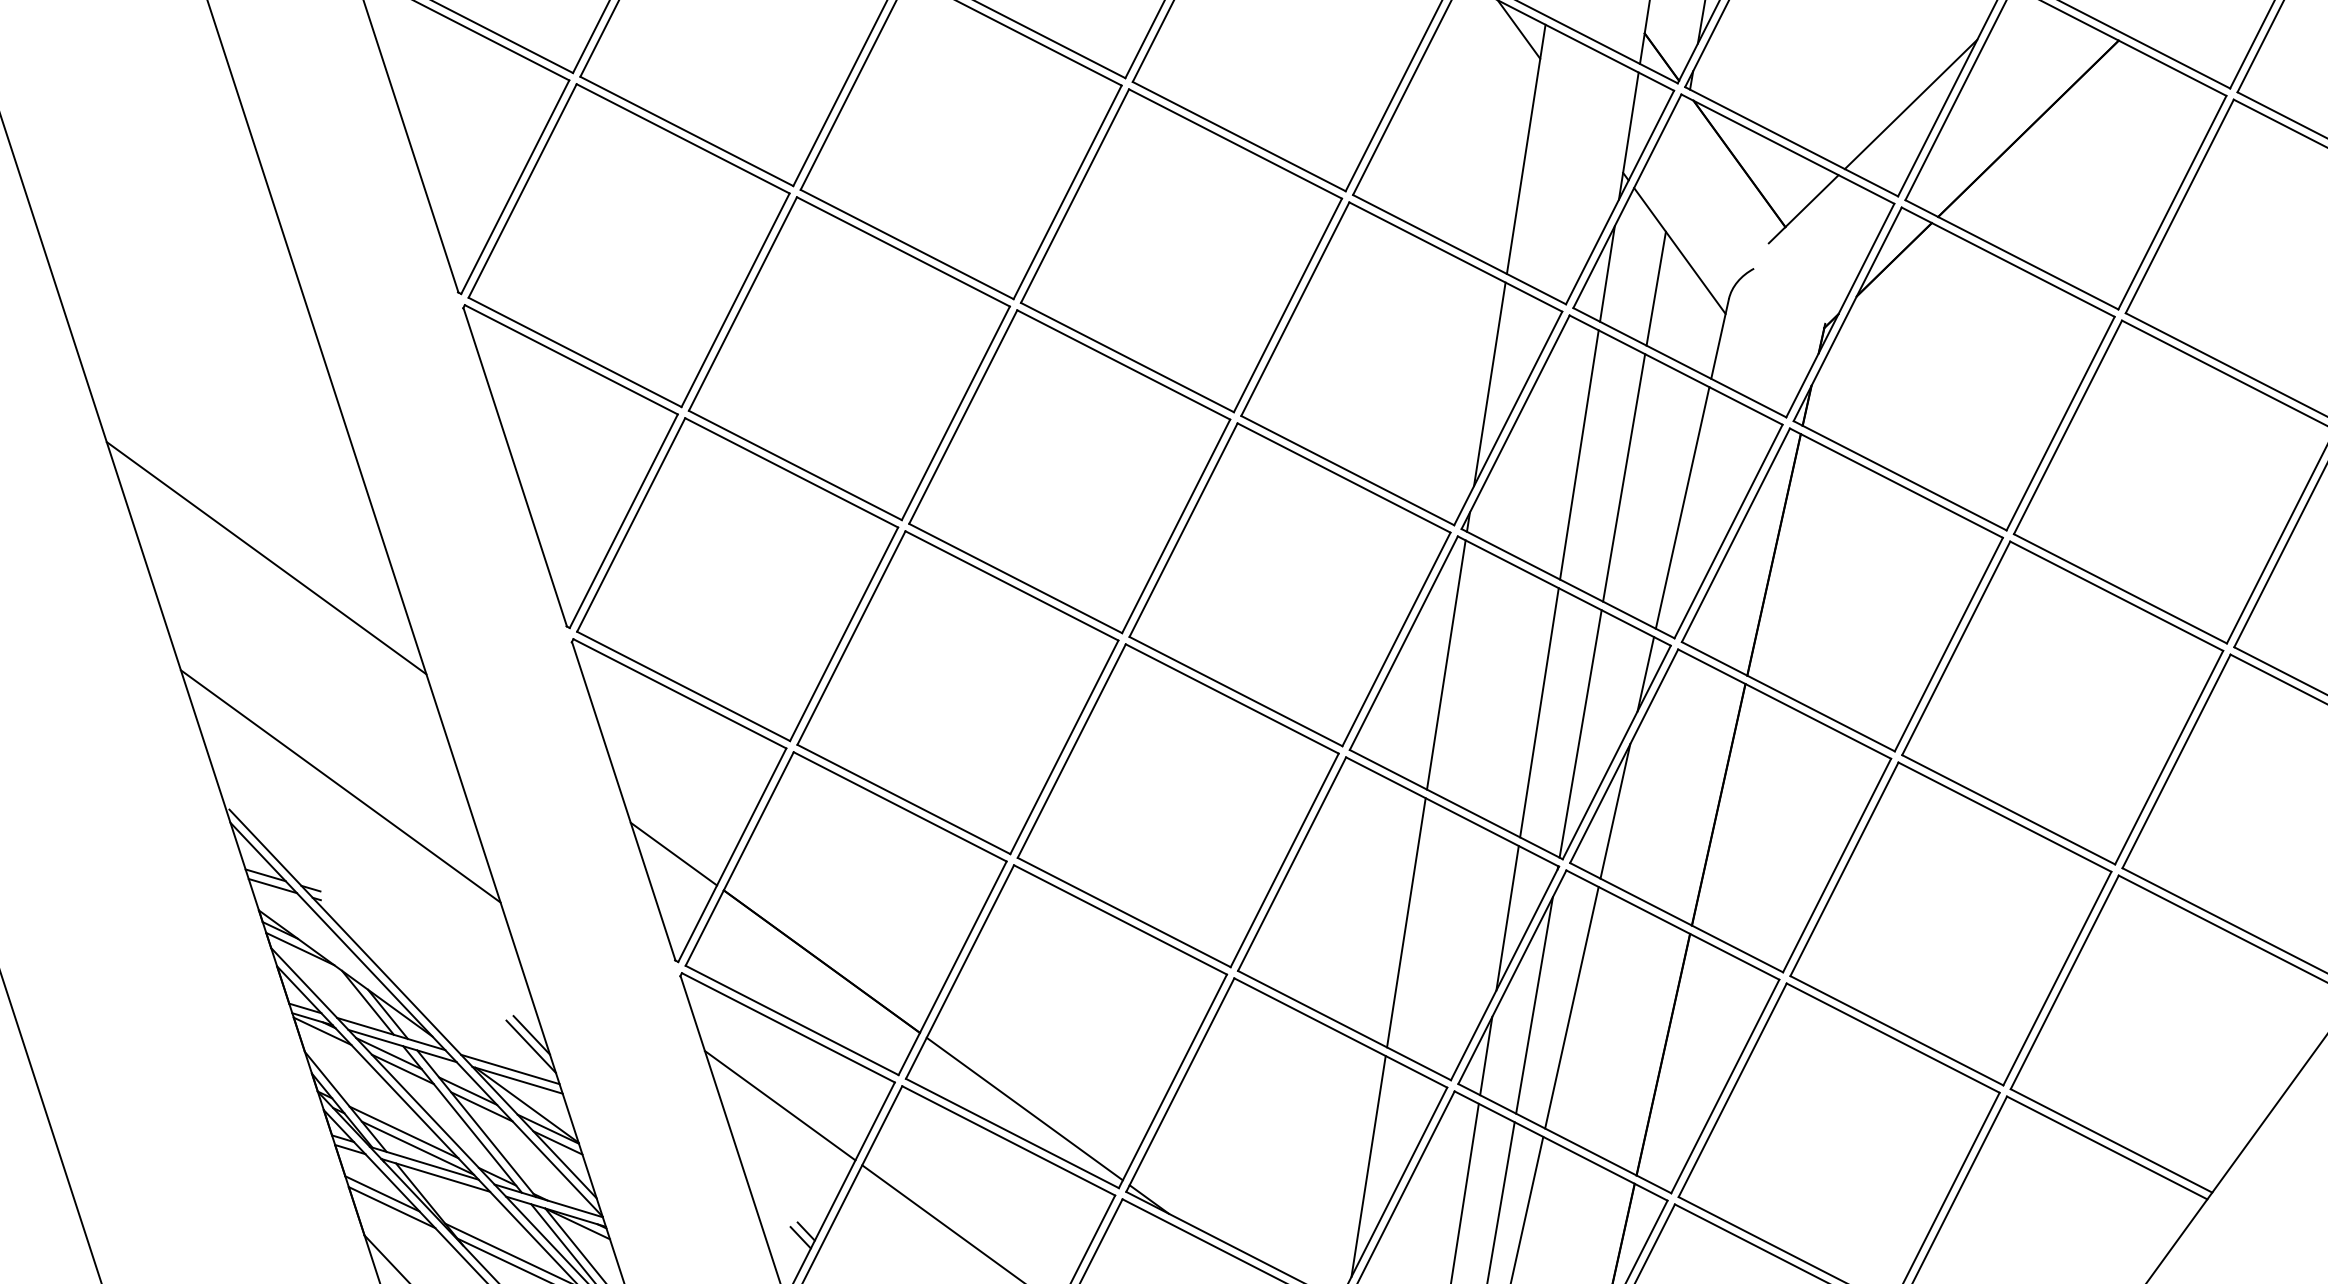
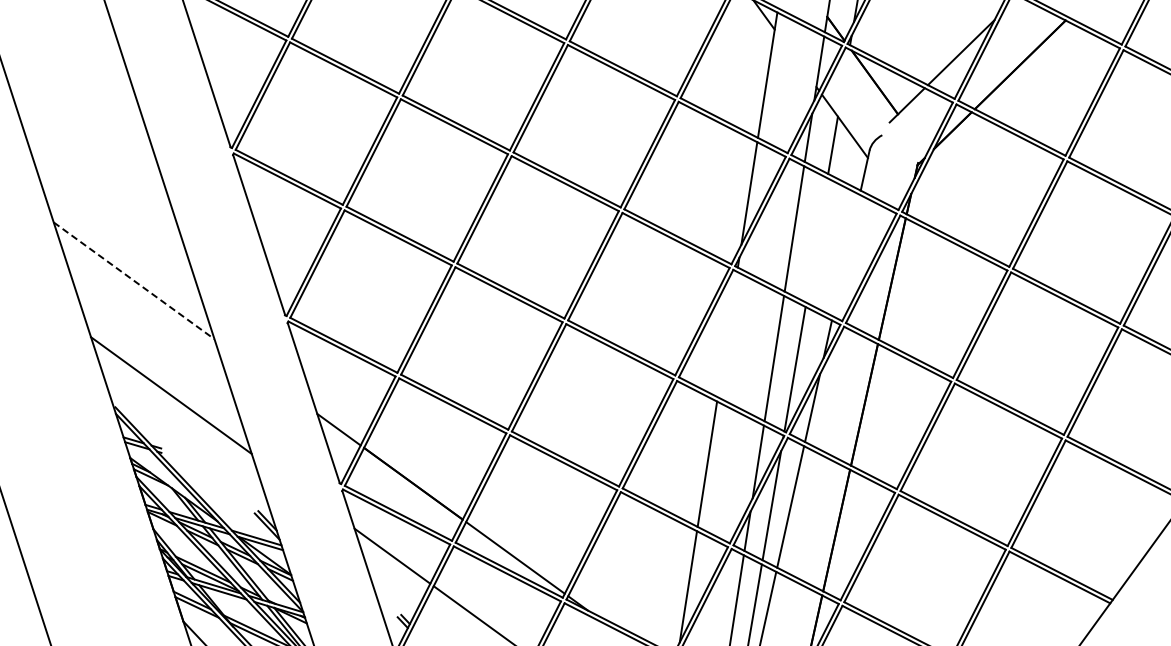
line: (1623, 477) -> (816, 240), removed
line: (1680, 507) -> (845, 255), removed
line: (267, 559) -> (134, 281), solid -> dashed
line: (1446, 664) -> (727, 334), removed

